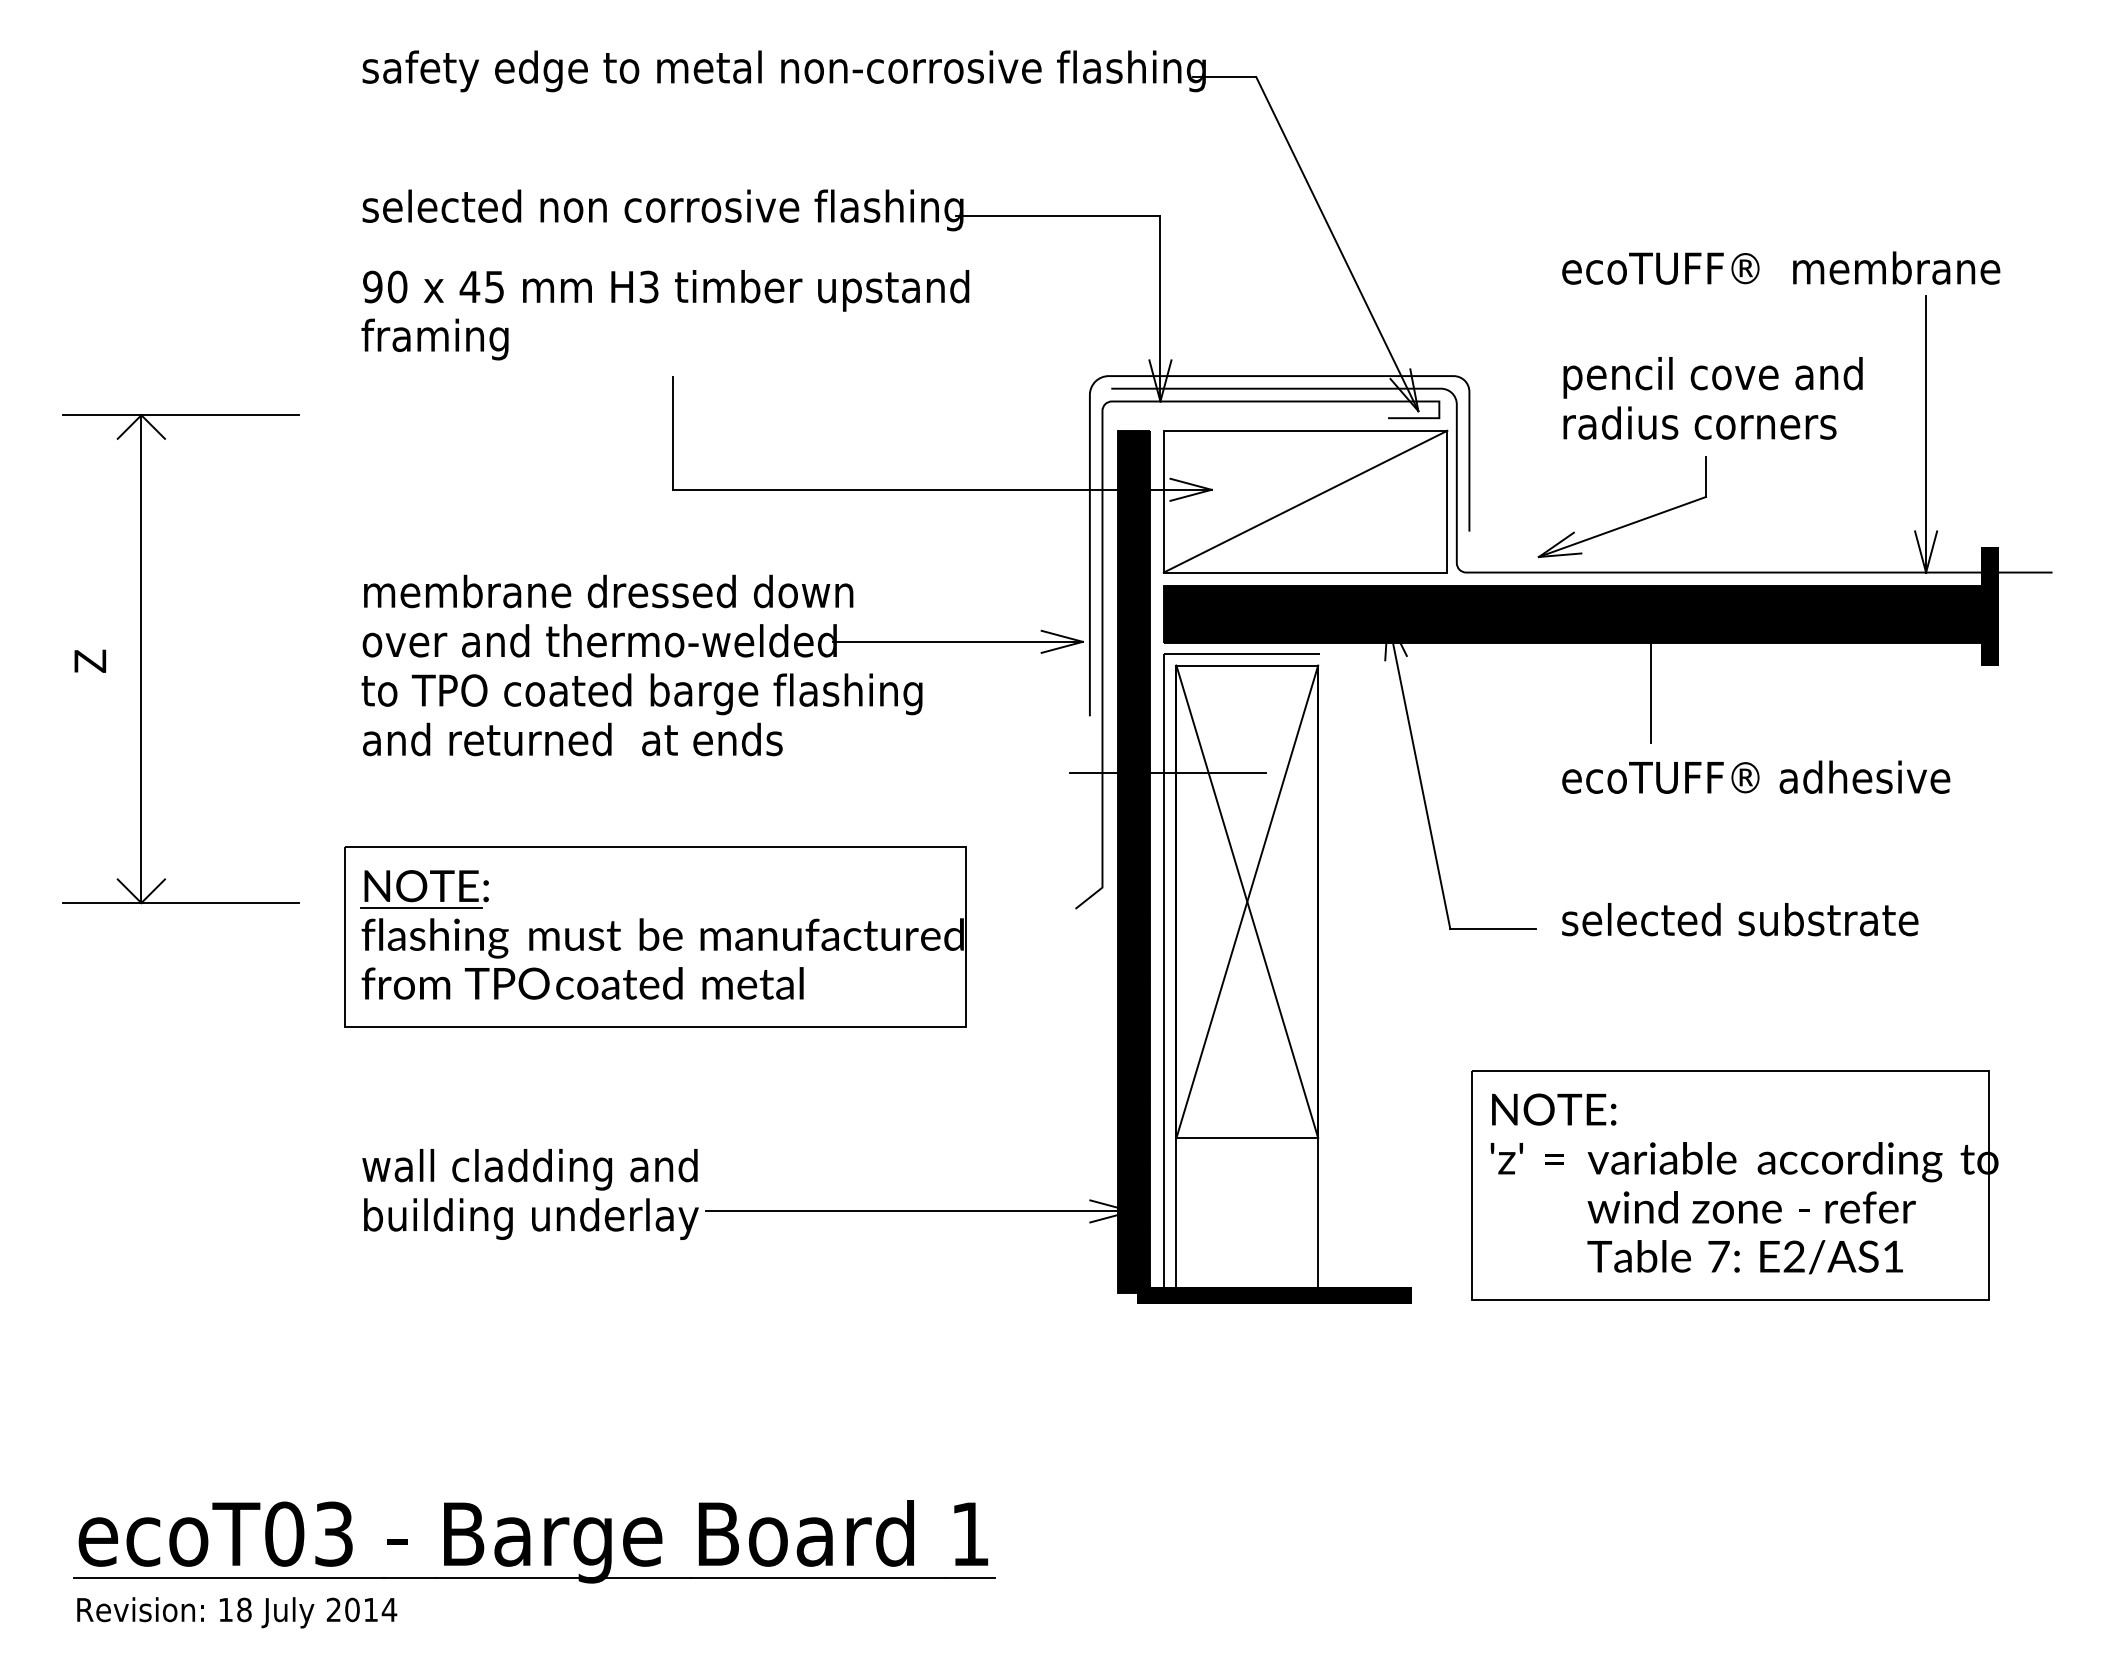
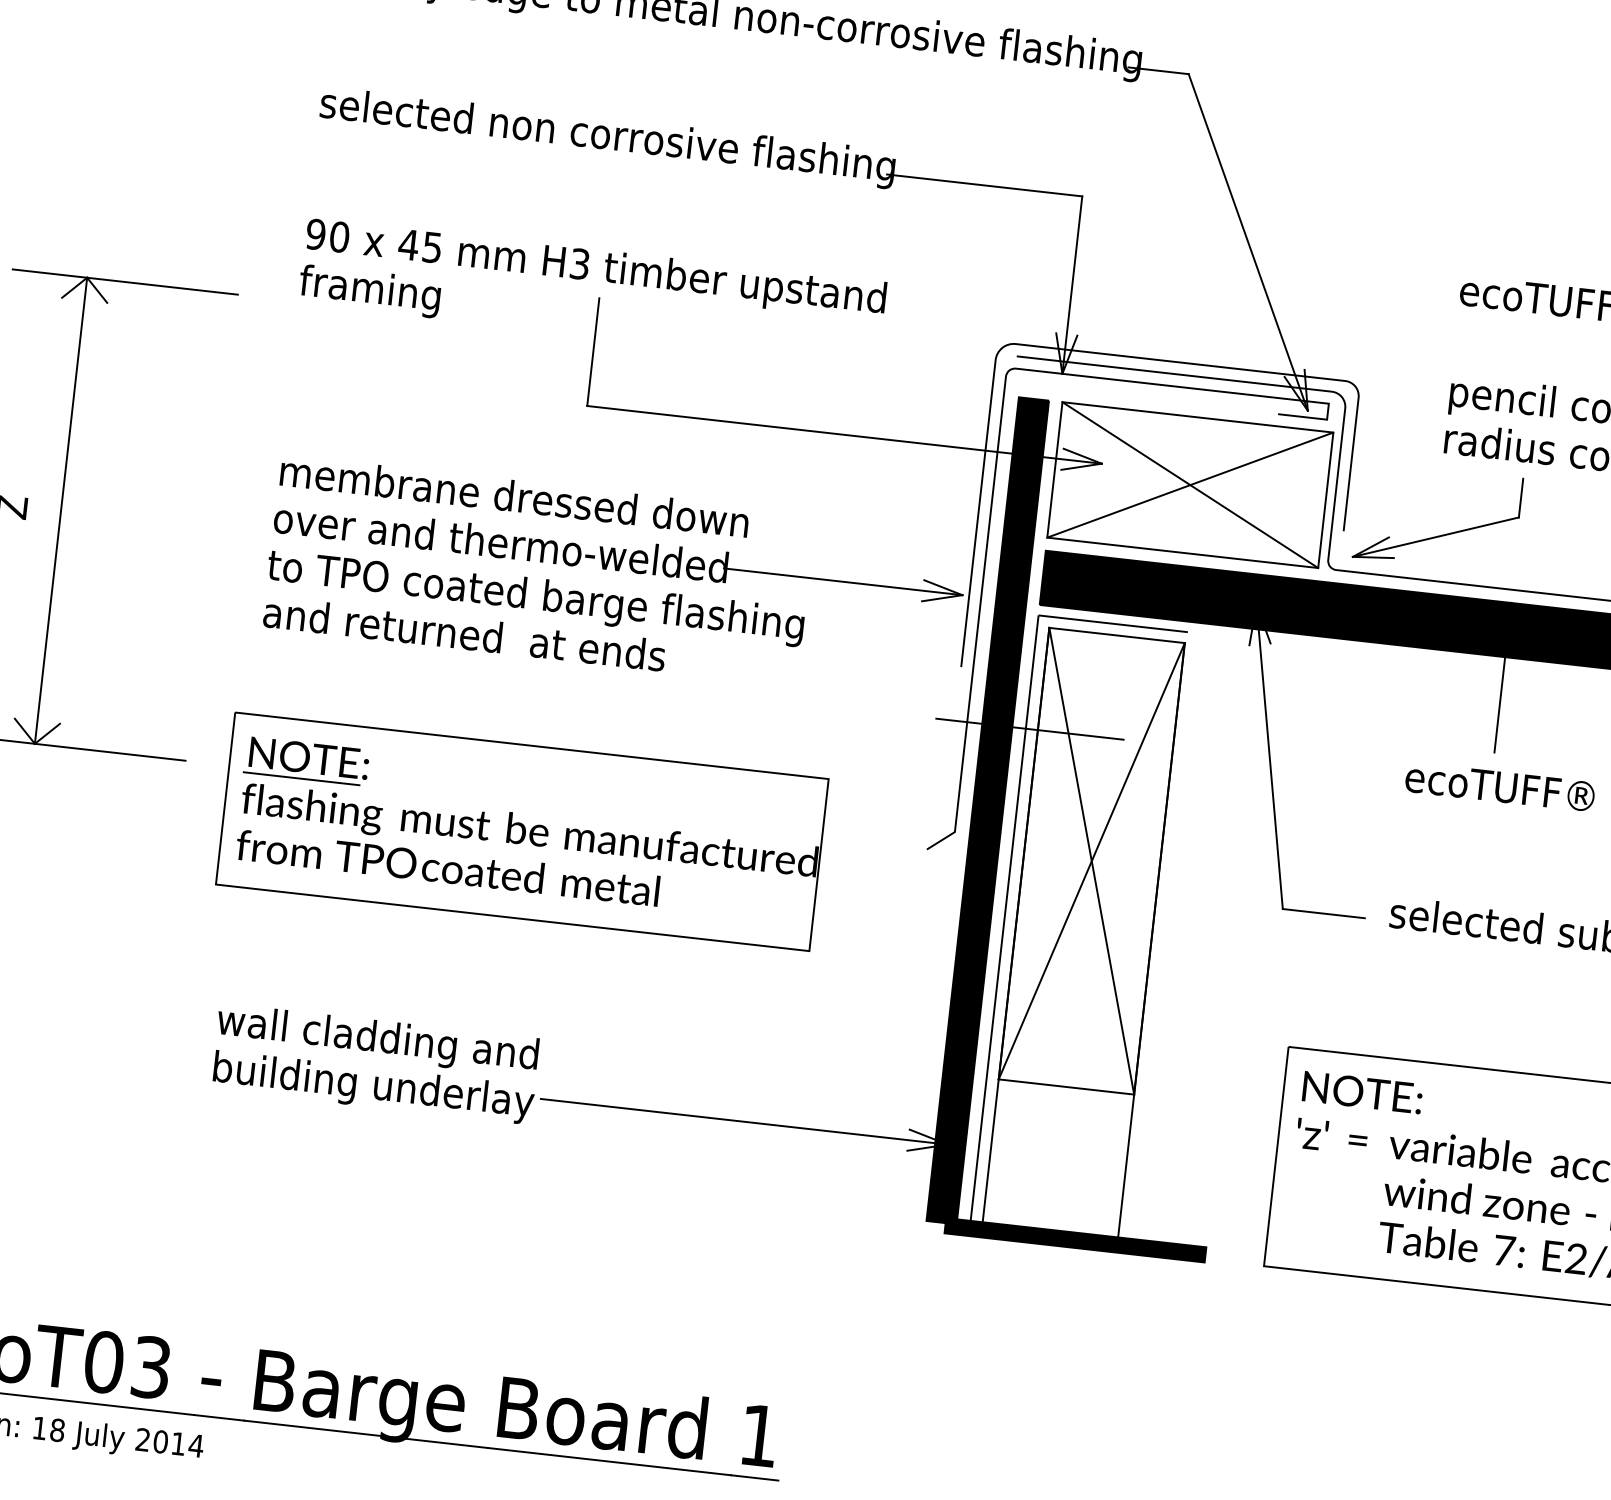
text: (665, 315) -> (592, 293), moved
line: (1305, 501) -> (1190, 484), added
part: (1628, 523) -> (1442, 534), moved

